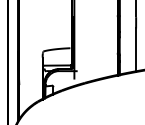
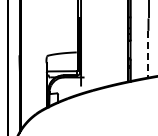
line: (136, 50) -> (148, 54), solid -> dashed

